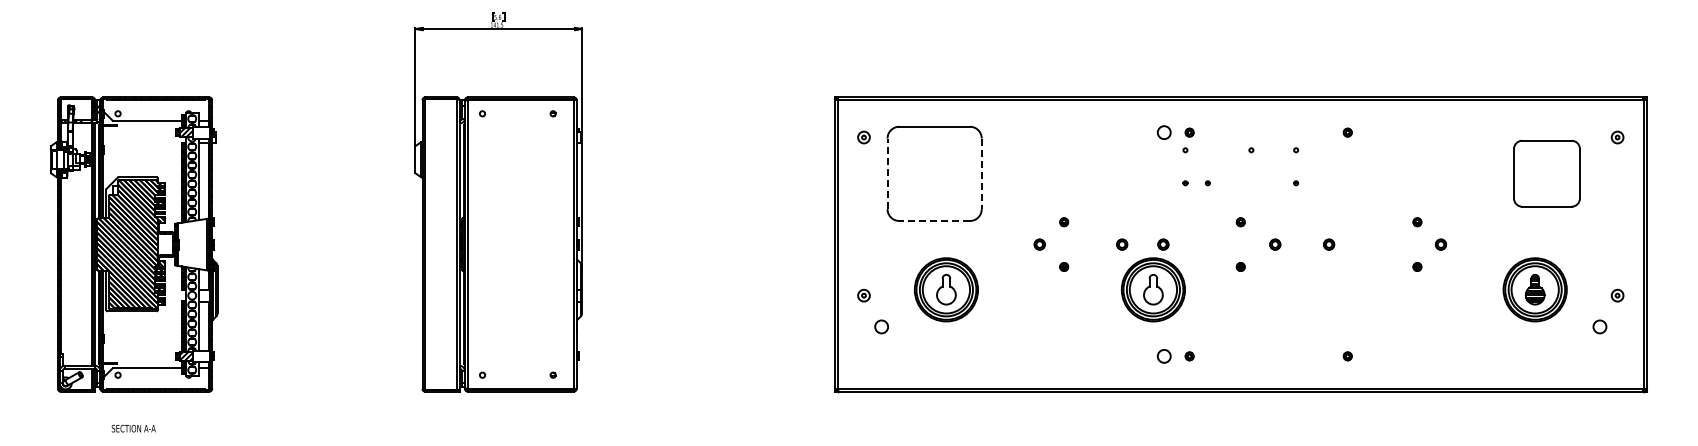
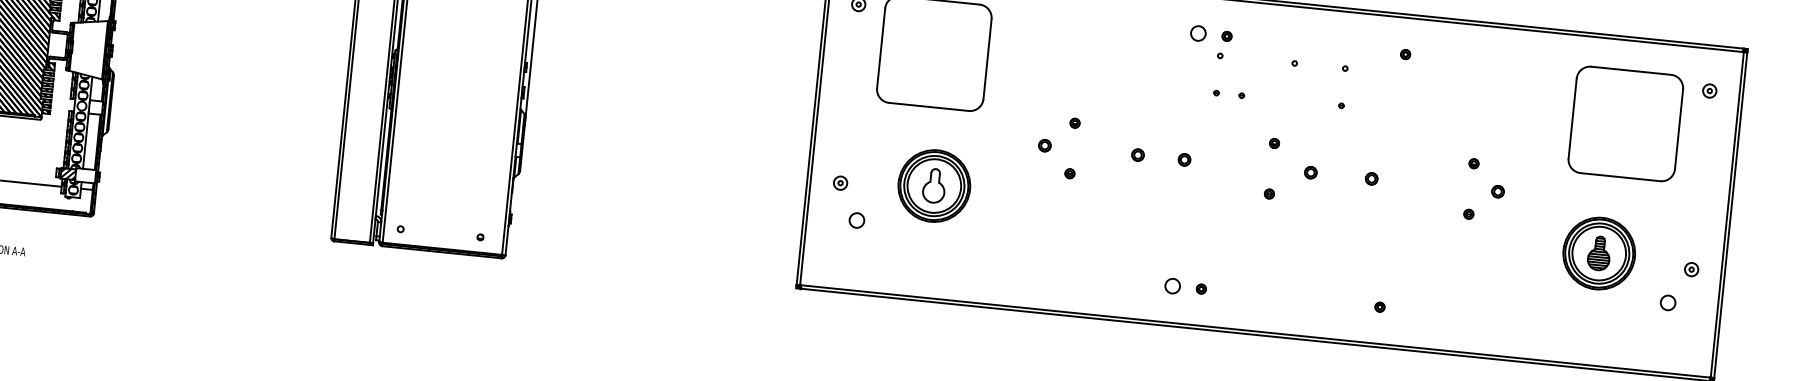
line: (887, 173) -> (881, 47), dashed -> solid
part: (1546, 173) -> (1625, 123), size x1.43
line: (981, 174) -> (987, 59), dashed -> solid
line: (934, 220) -> (928, 106), dashed -> solid
part: (1152, 289) -> (1167, 209), removed

